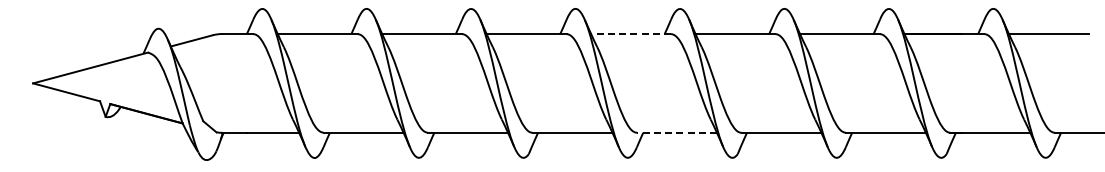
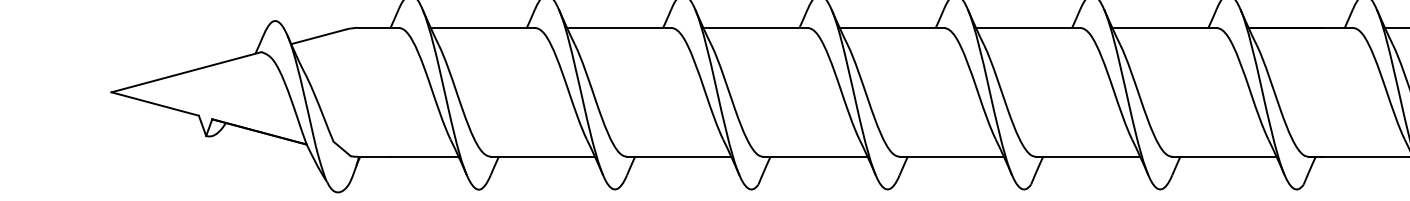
line: (631, 34) -> (892, 28), dashed -> solid
line: (677, 132) -> (952, 156), dashed -> solid

